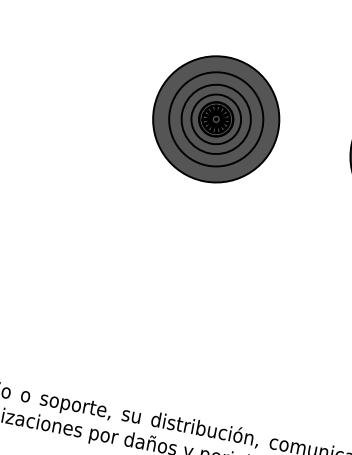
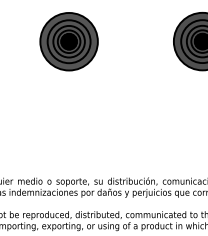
part: (214, 118) -> (68, 41), moved

